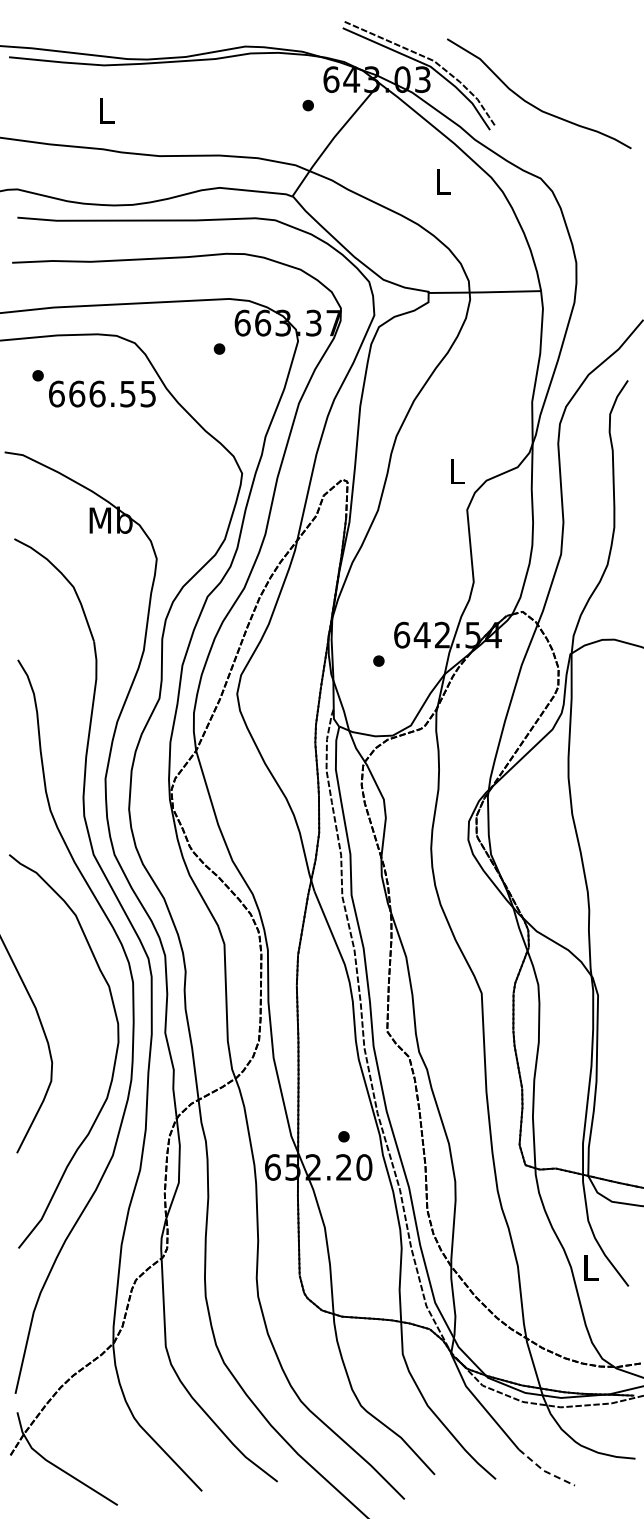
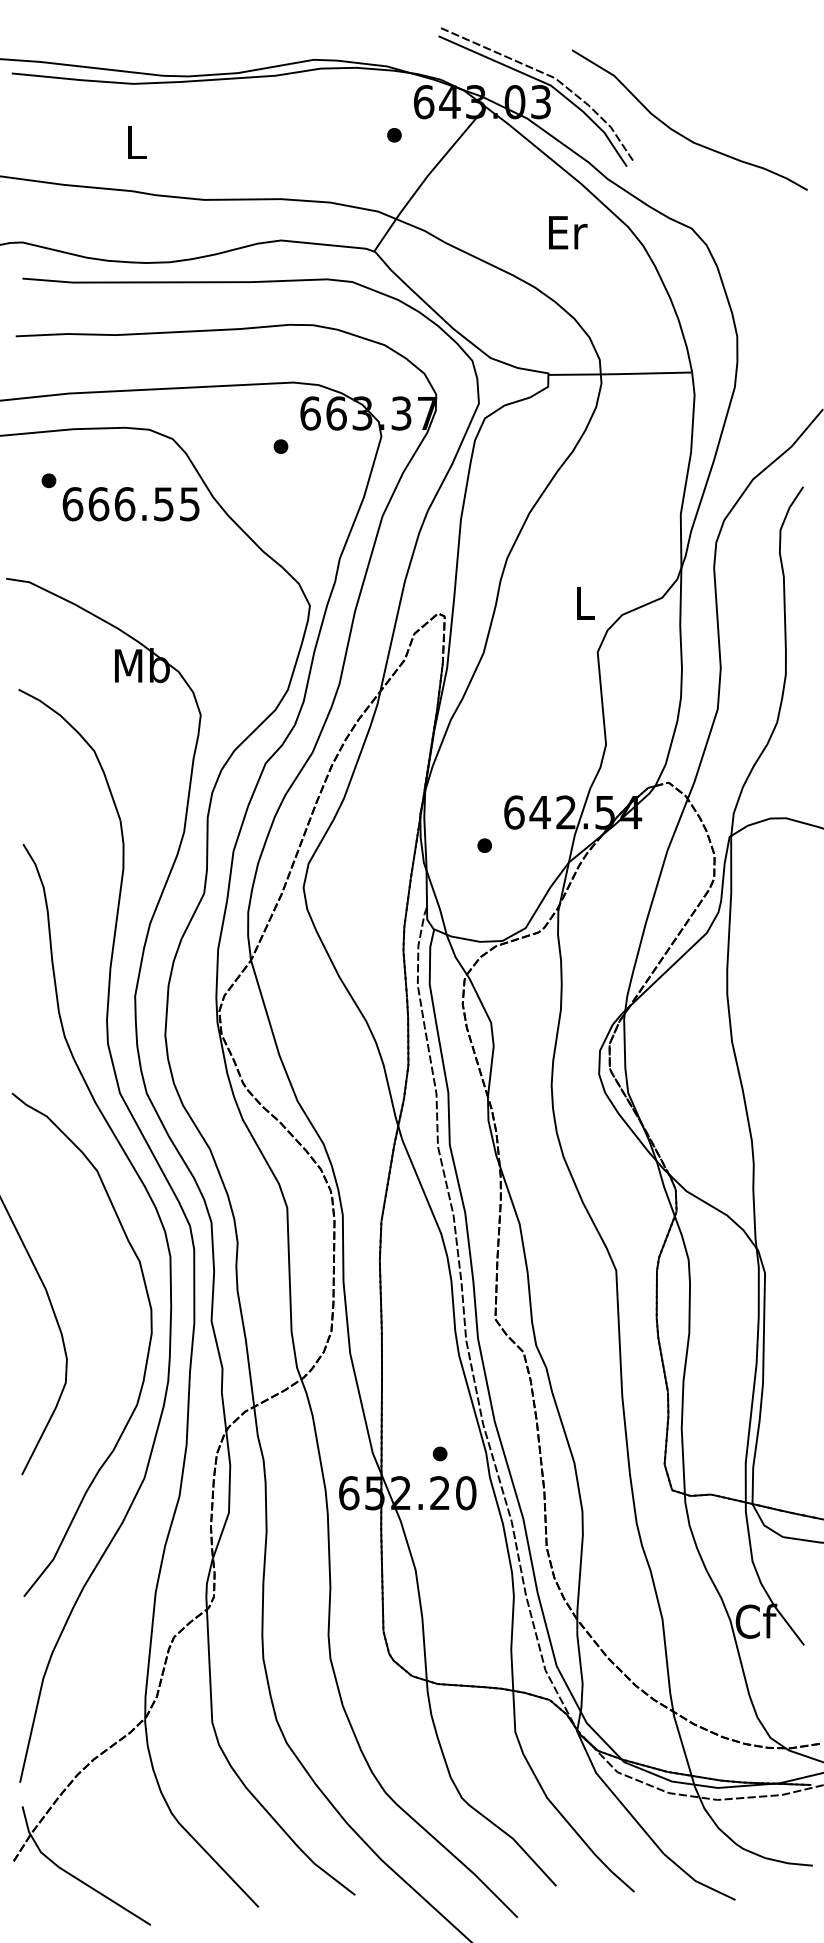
text: (444, 181) -> (568, 232), L -> Er
text: (591, 1267) -> (756, 1621), L -> Cf
line: (544, 1471) -> (696, 1882), dashed -> solid

